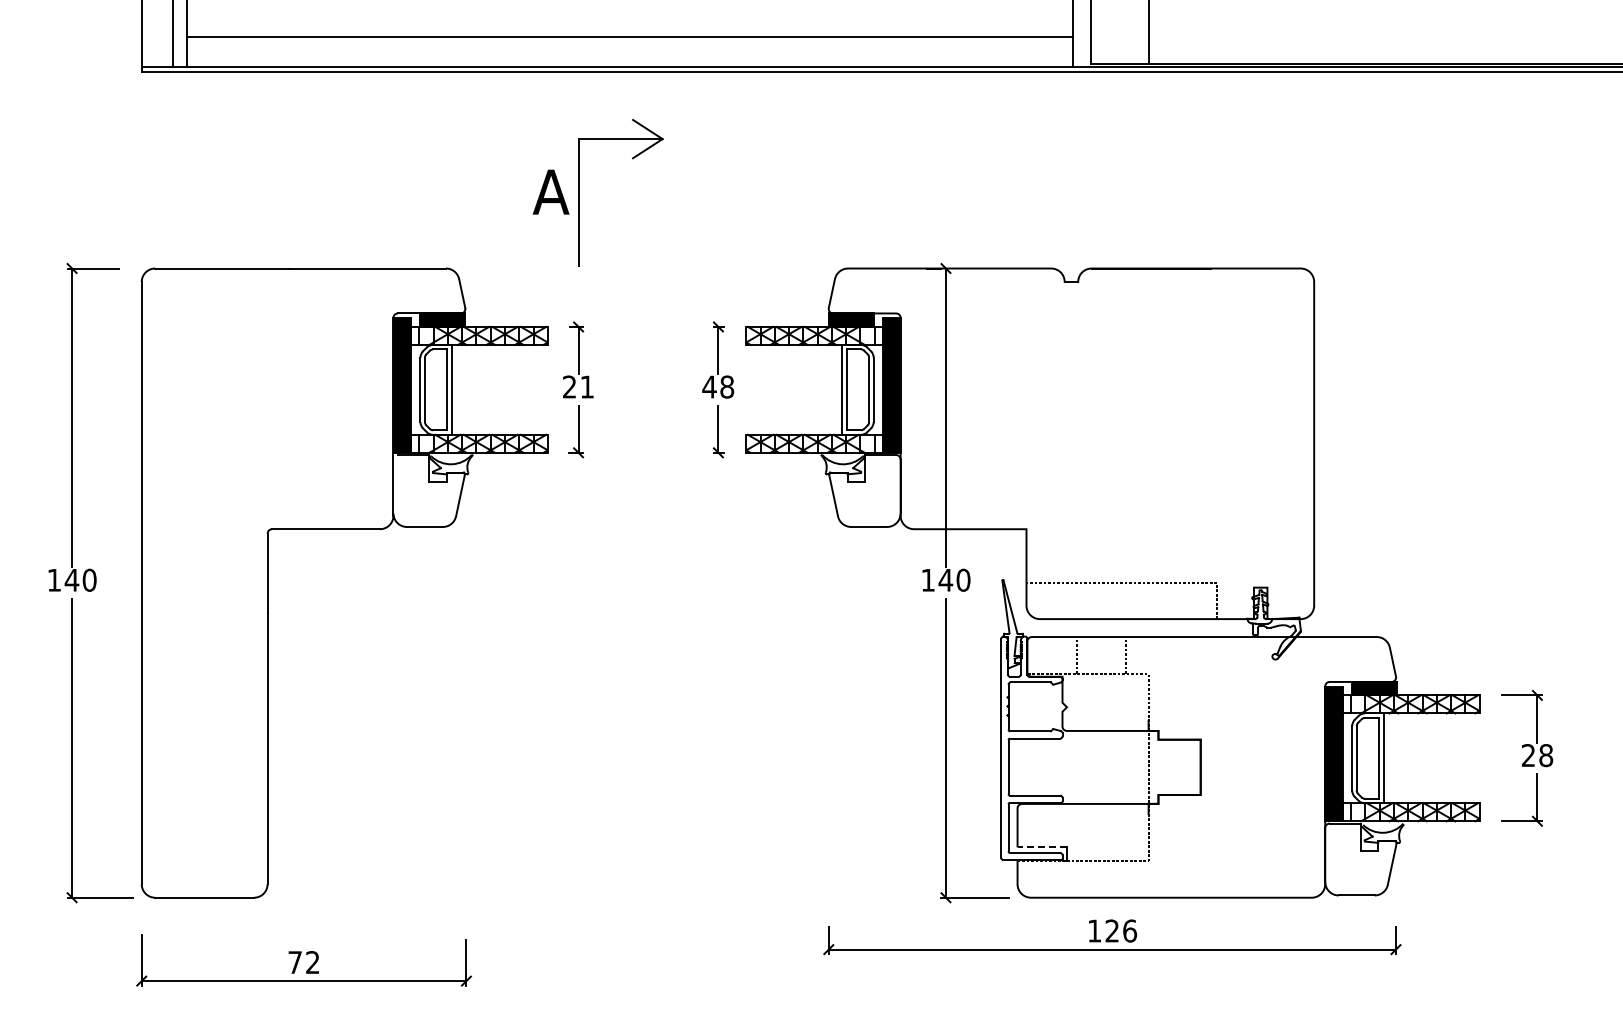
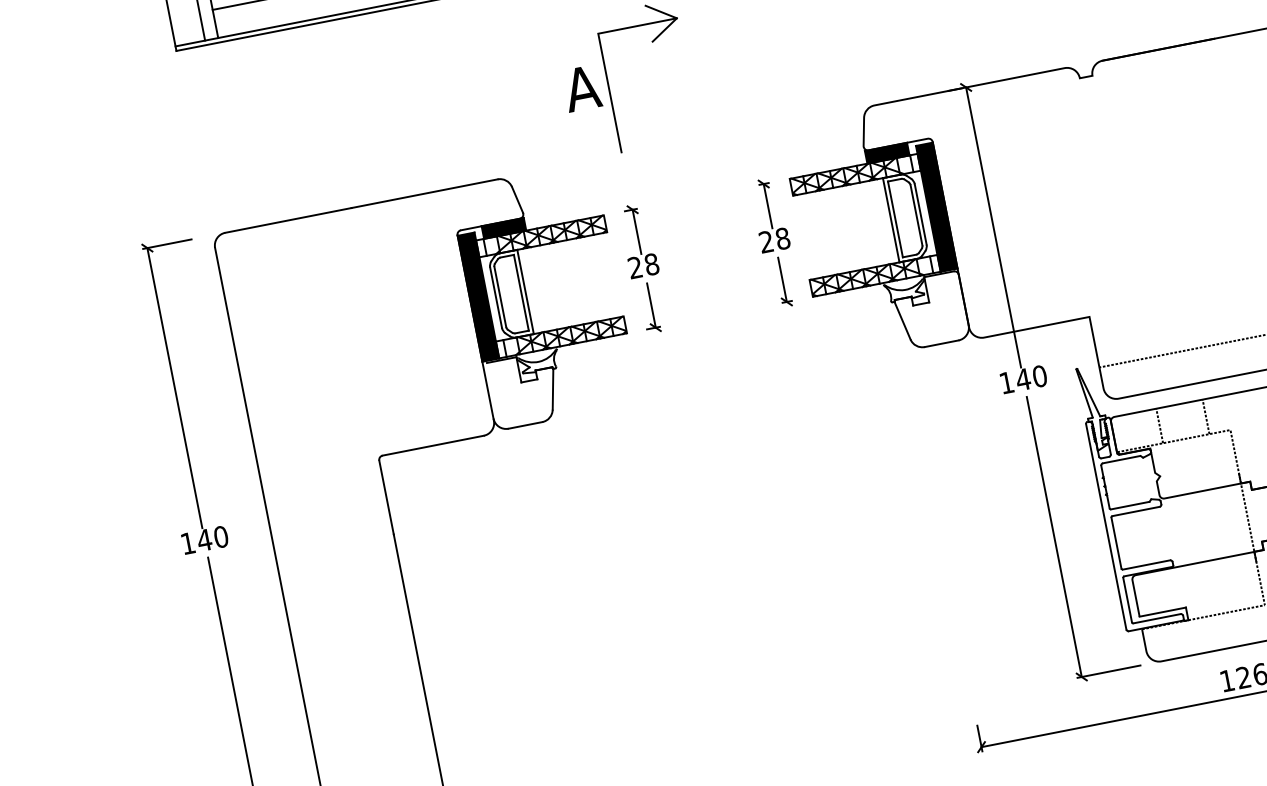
text: (587, 386) -> (651, 263), 21 -> 28
text: (709, 386) -> (766, 241), 48 -> 28
line: (1042, 847) -> (1163, 612), dashed -> solid

